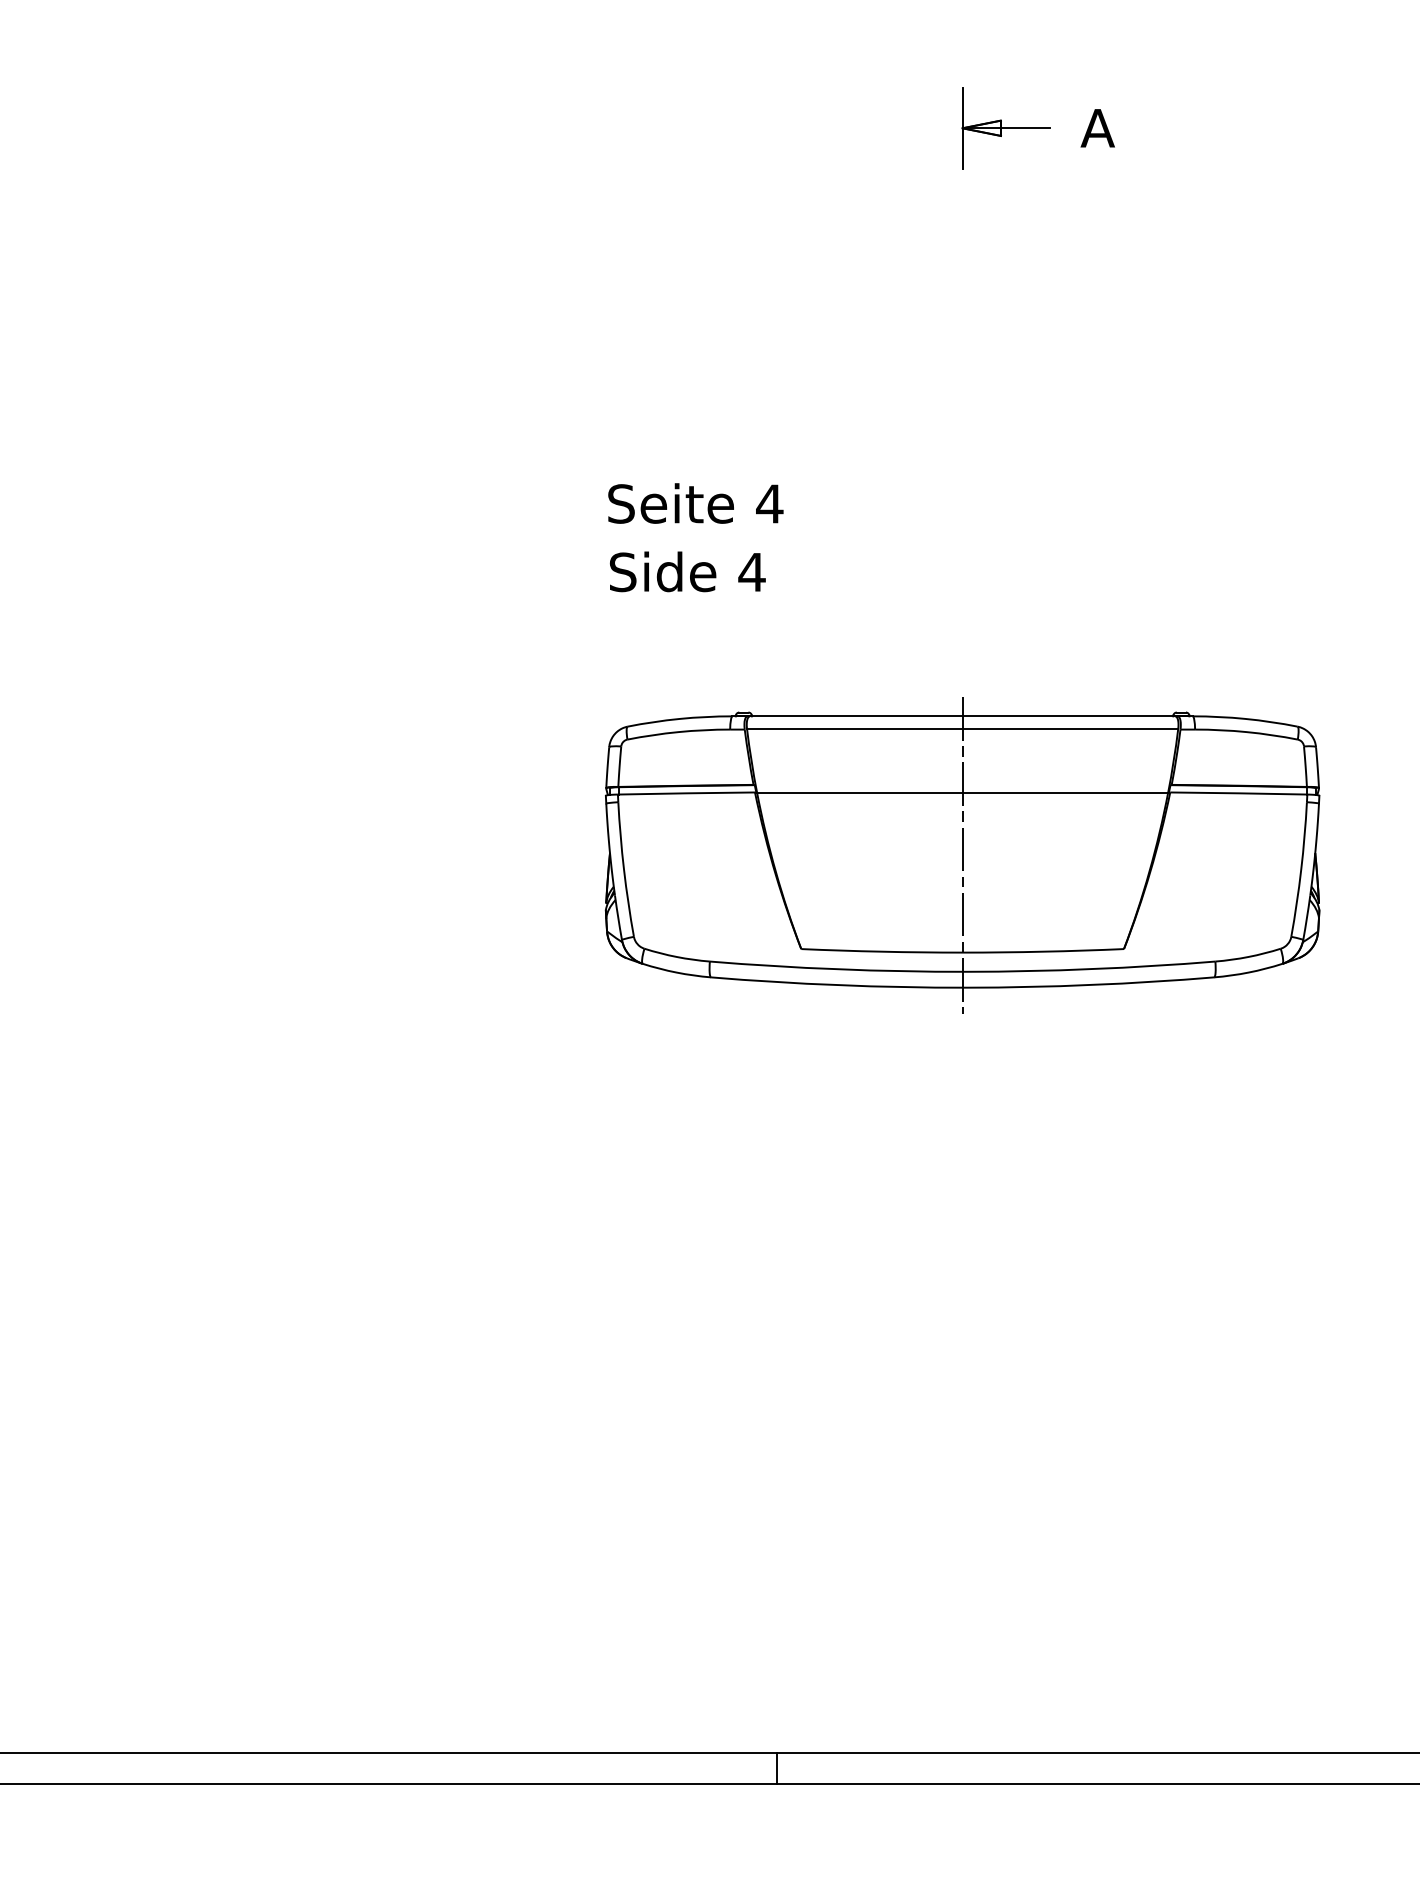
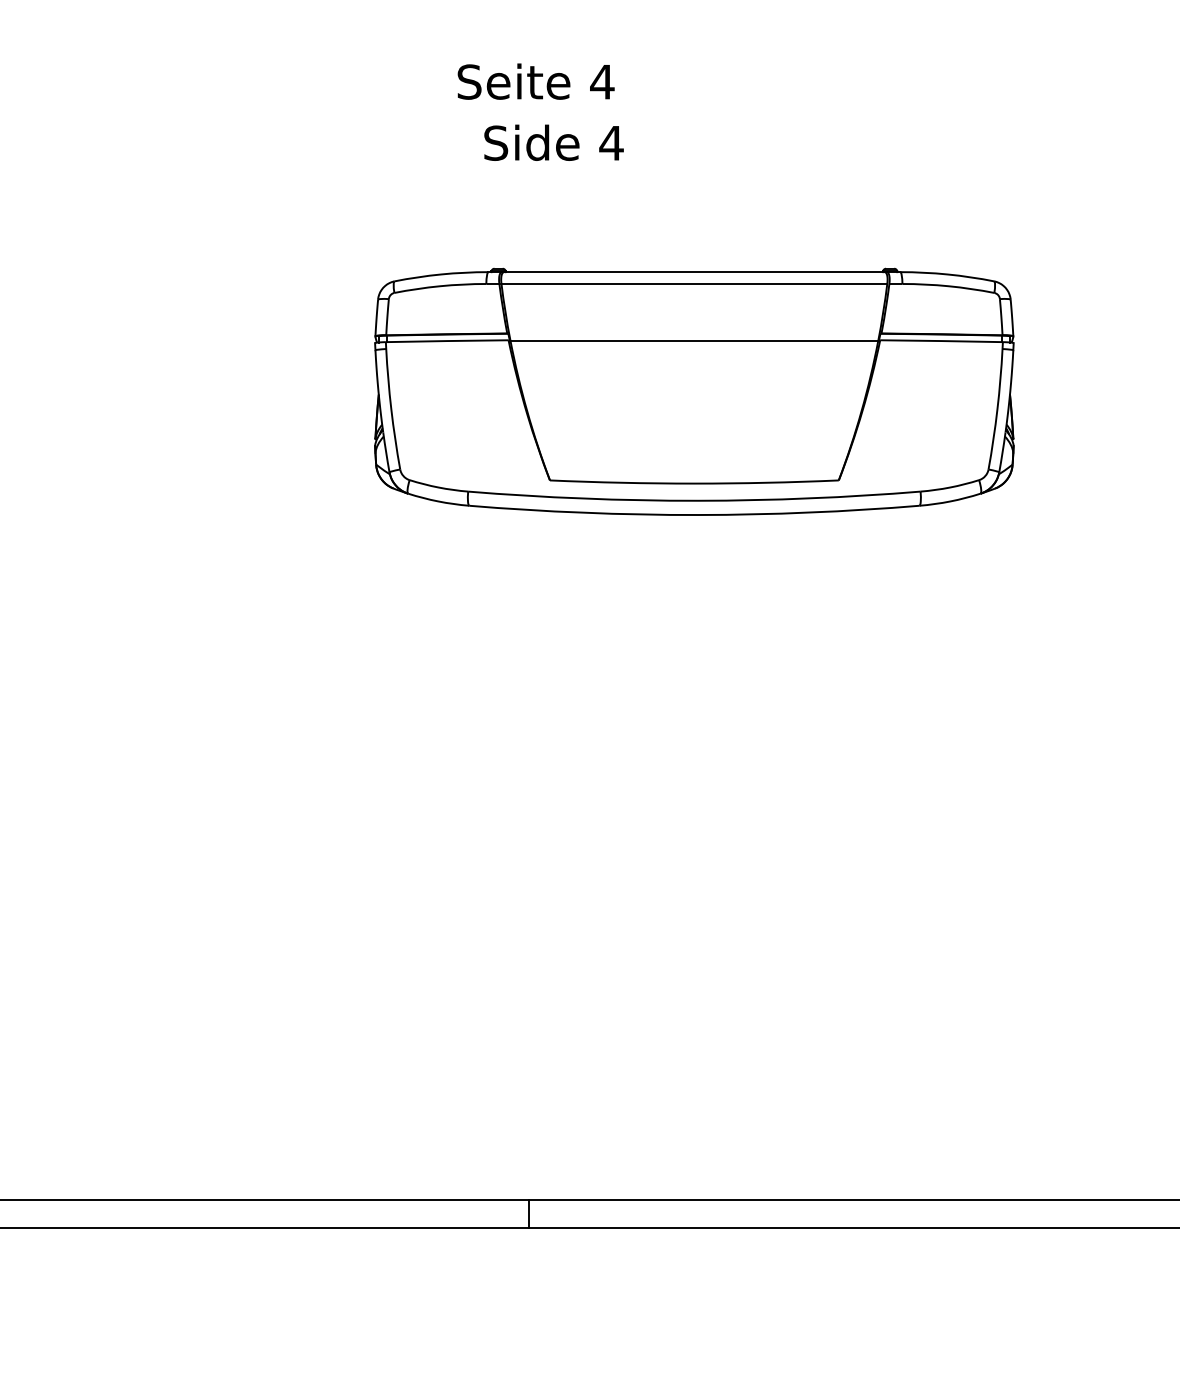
text: (695, 503) -> (535, 81), moved
text: (687, 571) -> (553, 142), moved
line: (962, 855) -> (694, 396), removed

